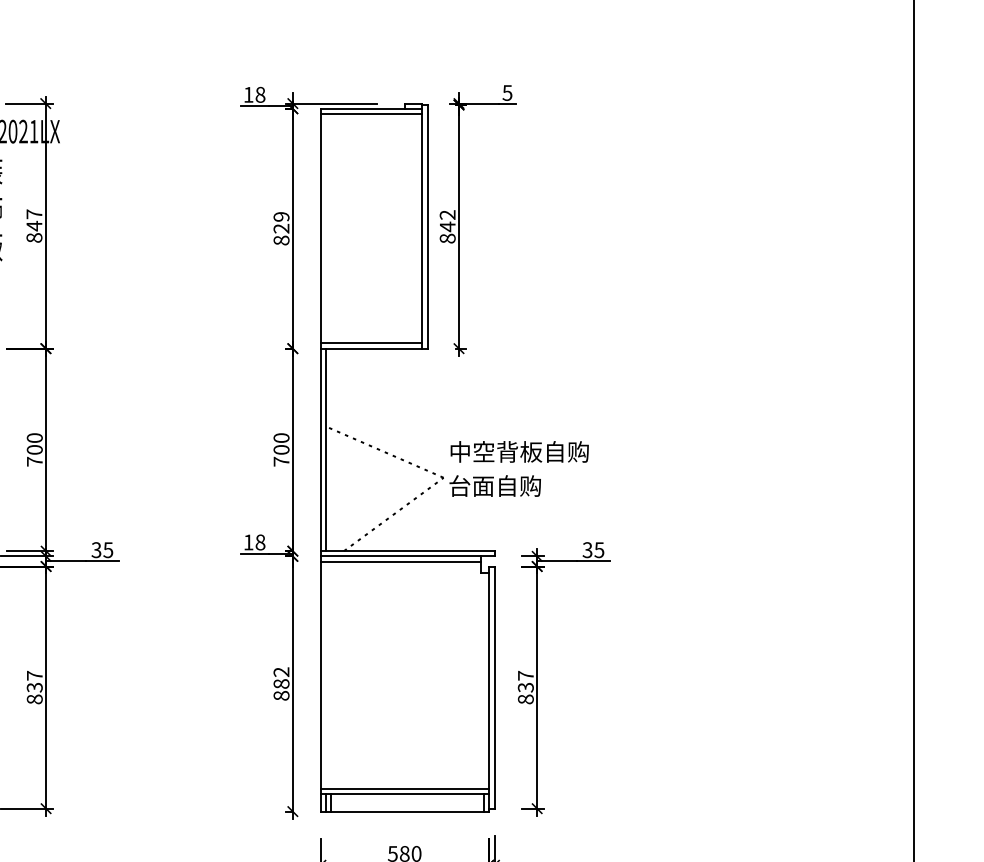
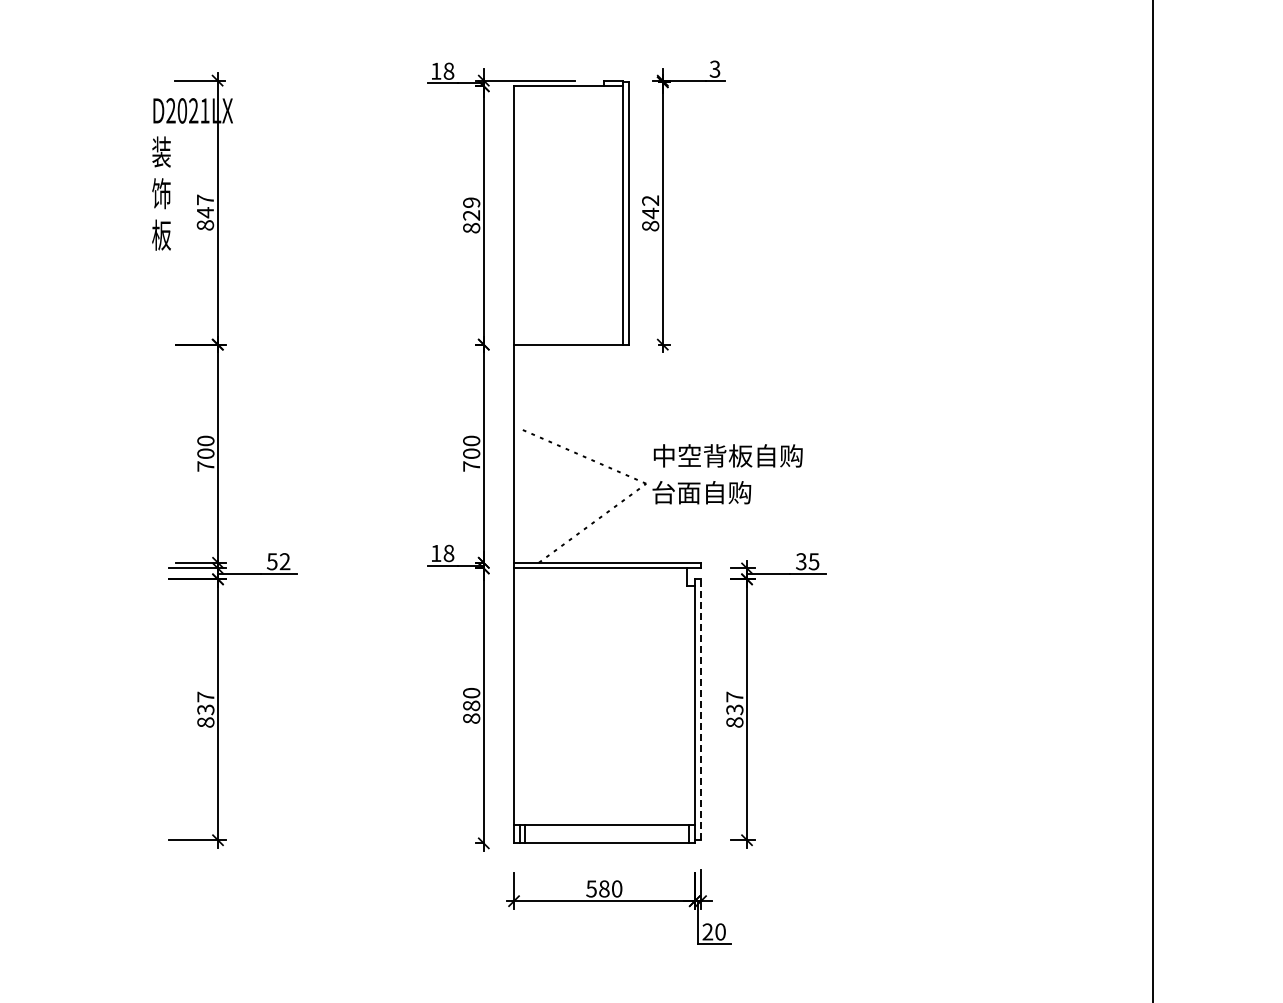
text: (507, 92) -> (715, 68), 5 -> 3
line: (371, 113) -> (568, 91), removed
line: (371, 343) -> (568, 339), removed
line: (325, 449) -> (519, 453), removed
text: (102, 549) -> (278, 561), 35 -> 52
line: (401, 562) -> (600, 574), removed
text: (281, 671) -> (471, 692), 882 -> 880
line: (494, 687) -> (701, 709), solid -> dashed
line: (404, 789) -> (604, 819), removed

